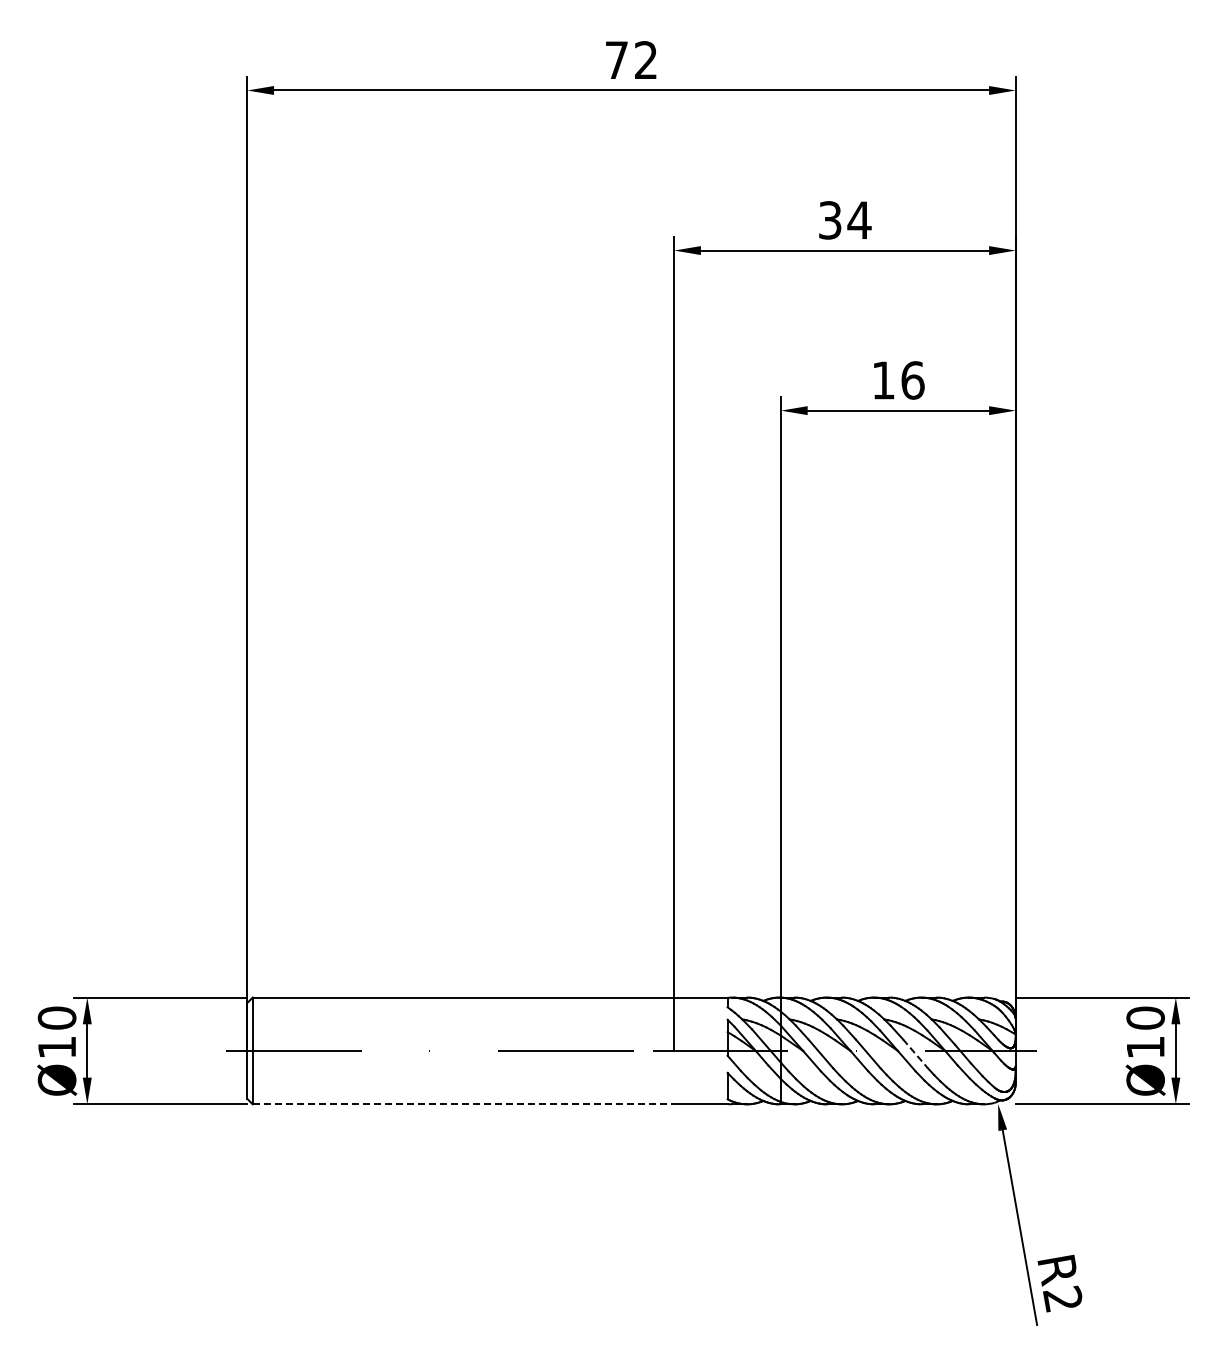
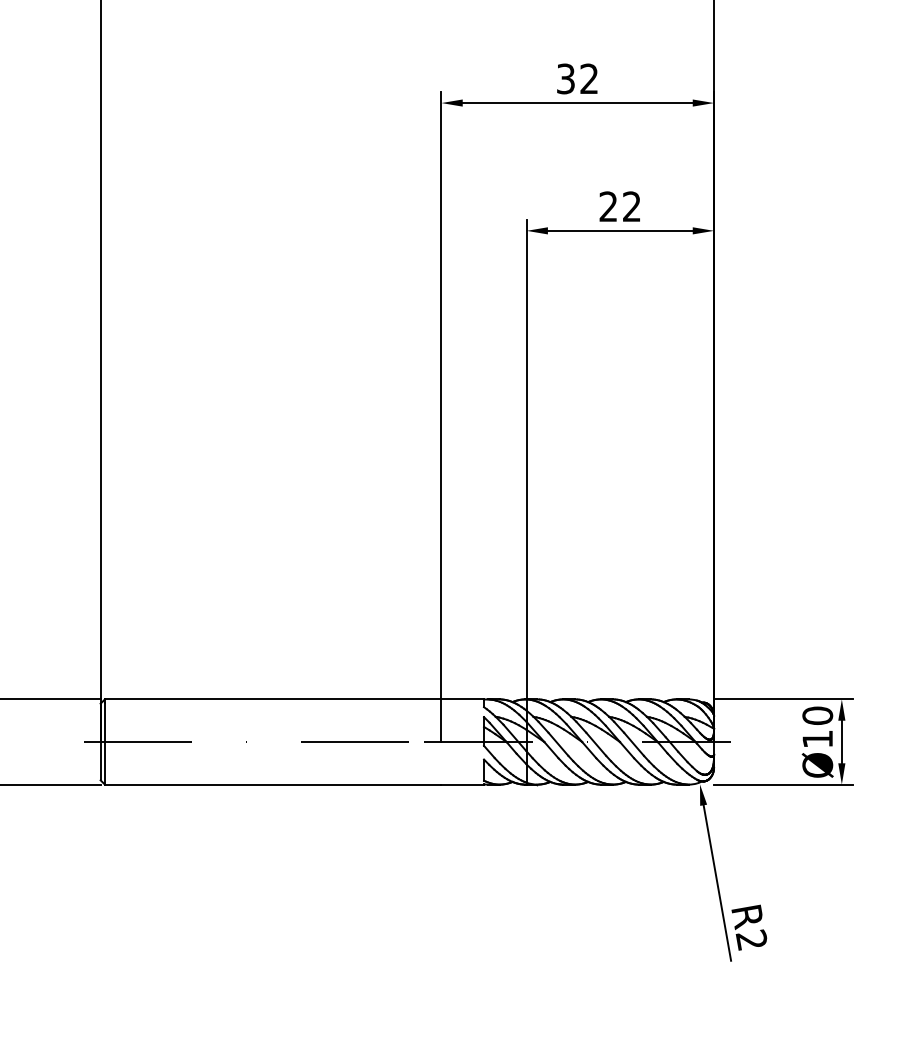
text: (859, 219) -> (589, 78), 34 -> 32
text: (898, 380) -> (620, 206), 16 -> 22
line: (915, 1054) -> (634, 744), dashed -> solid
line: (463, 1104) -> (273, 784), dashed -> solid

